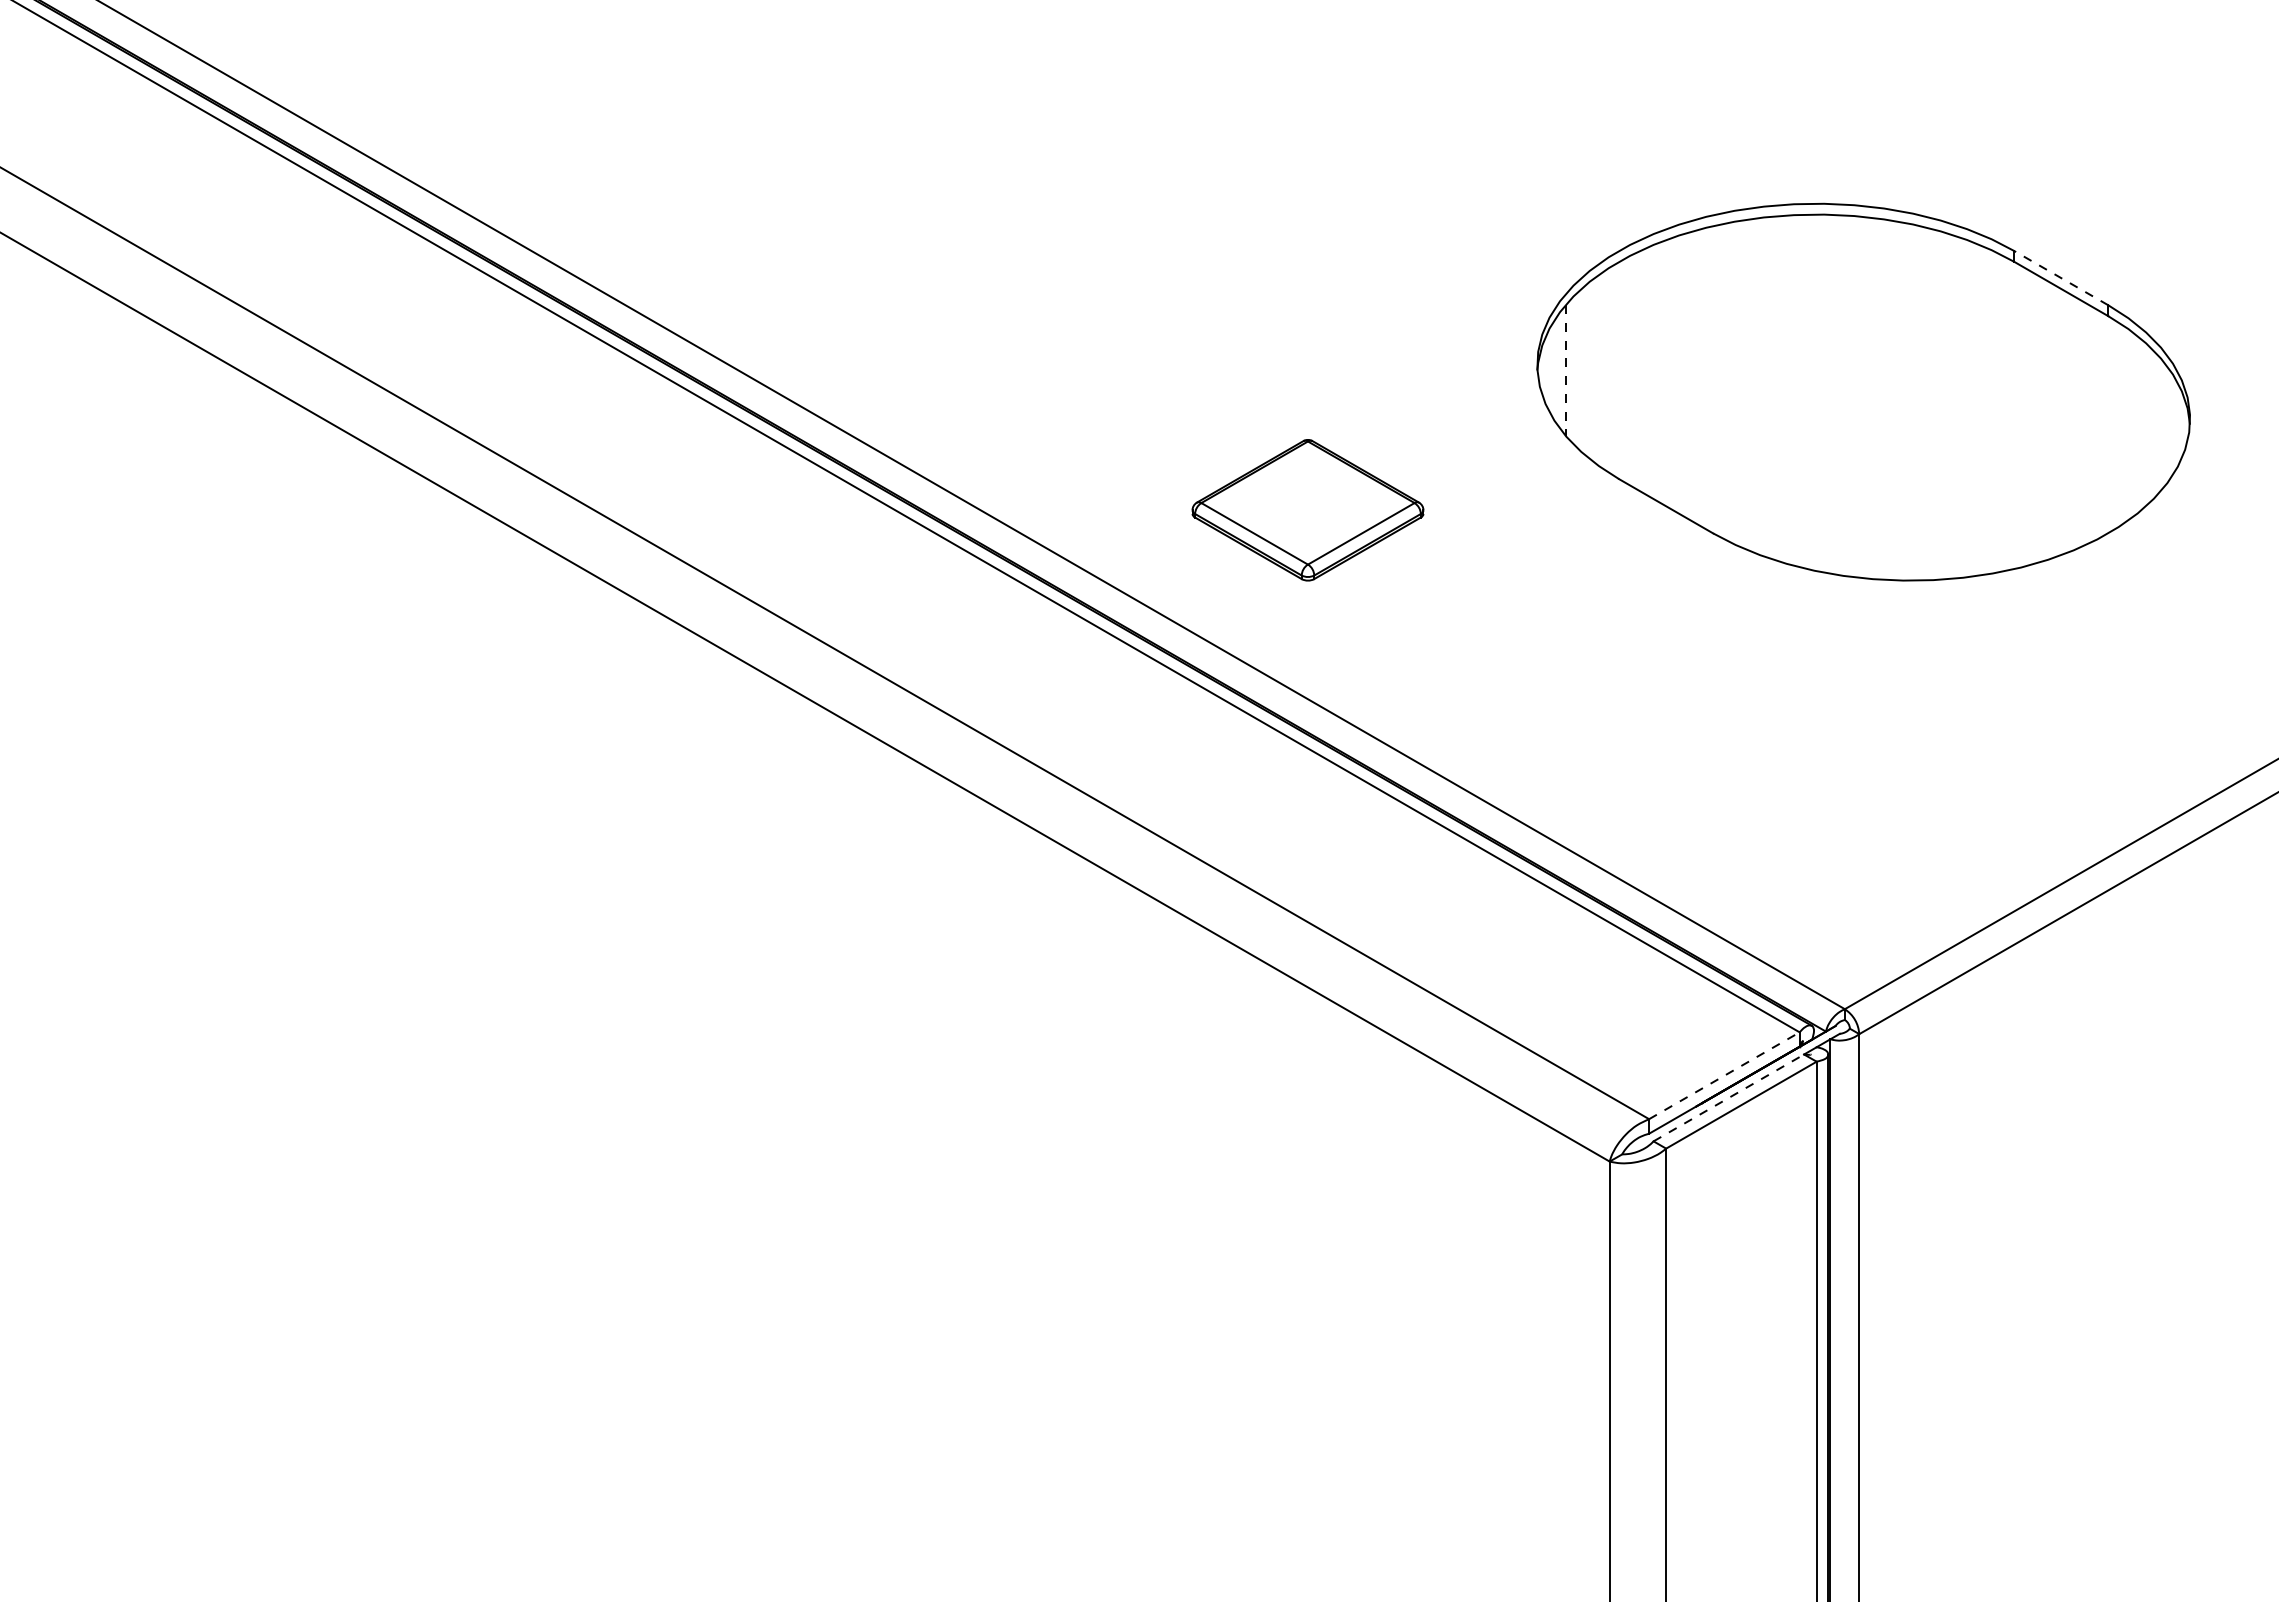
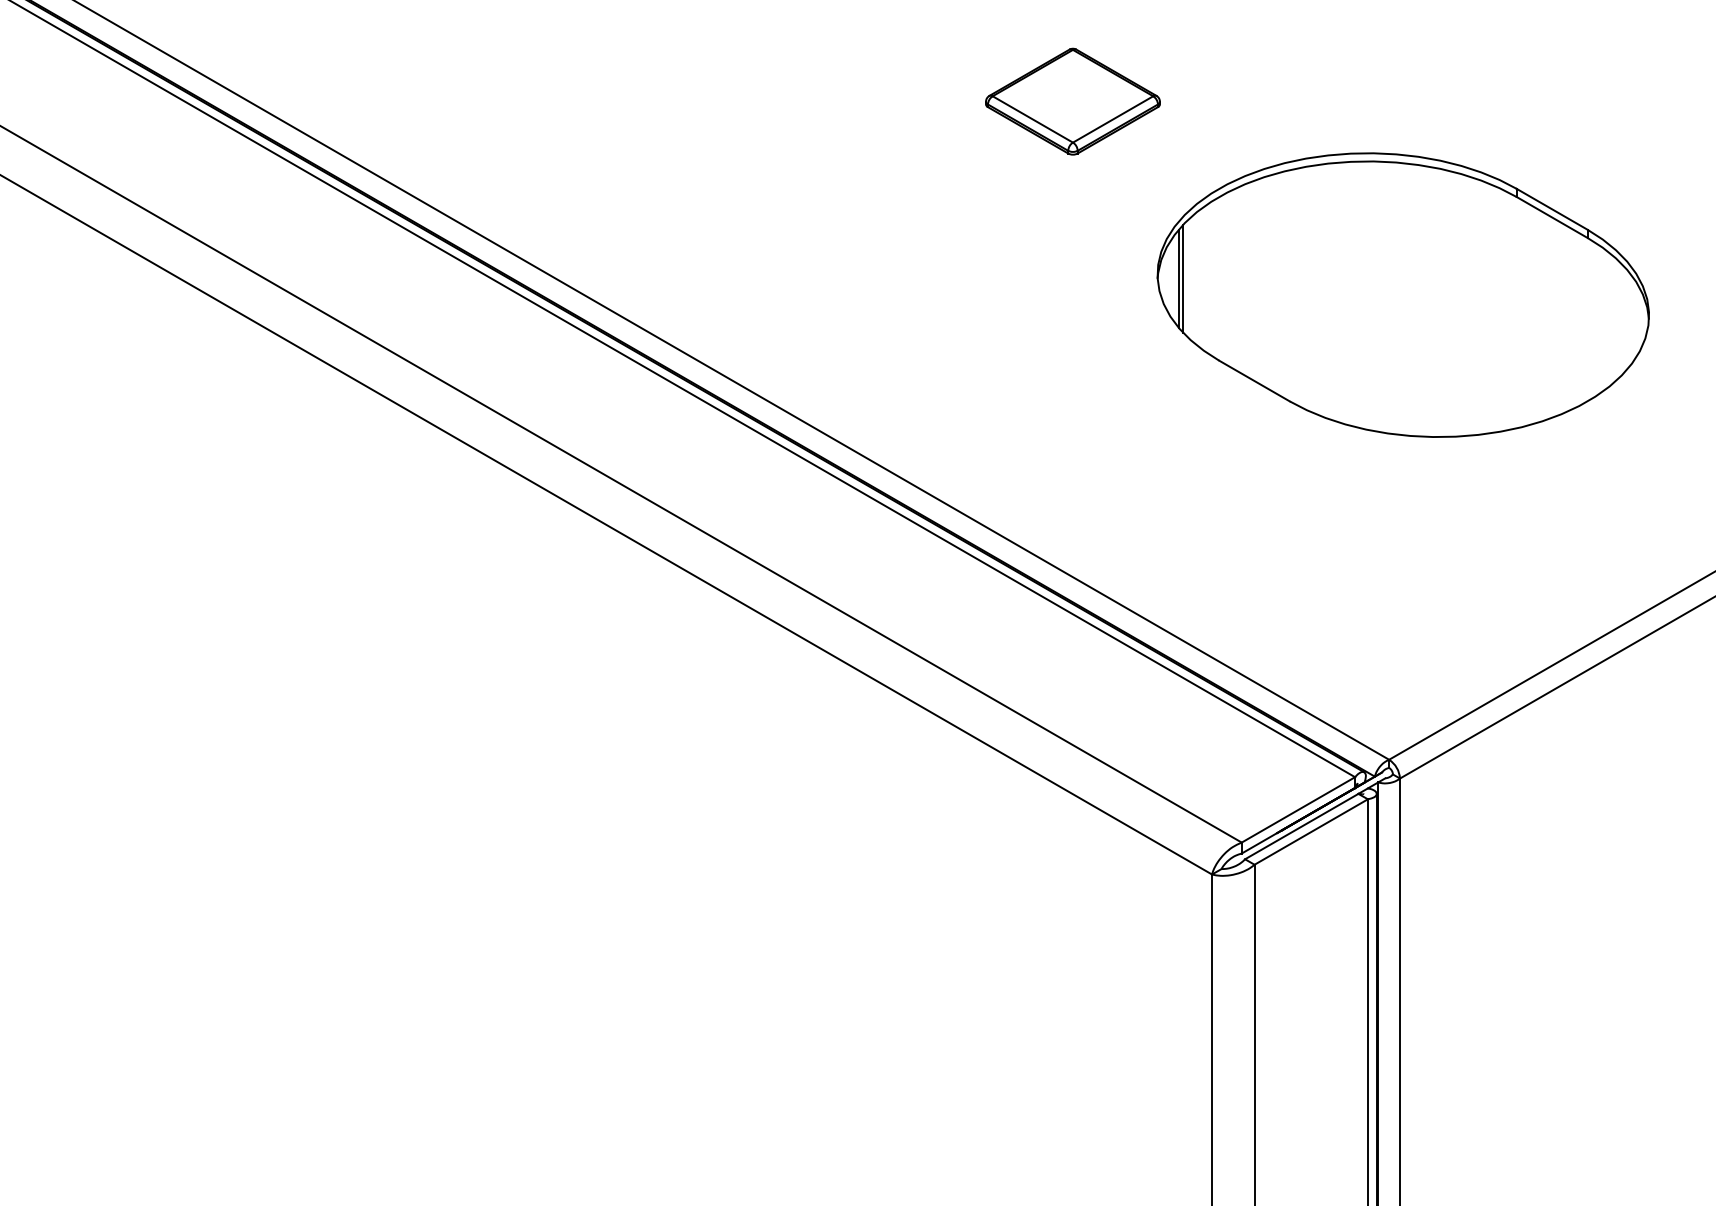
line: (2060, 277) -> (1551, 208), dashed -> solid
line: (1565, 370) -> (1178, 278), dashed -> solid
line: (1571, 370) -> (1183, 278), added
part: (1307, 510) -> (1072, 101), moved
line: (1724, 1075) -> (1298, 809), dashed -> solid
line: (1728, 1097) -> (1301, 826), dashed -> solid

